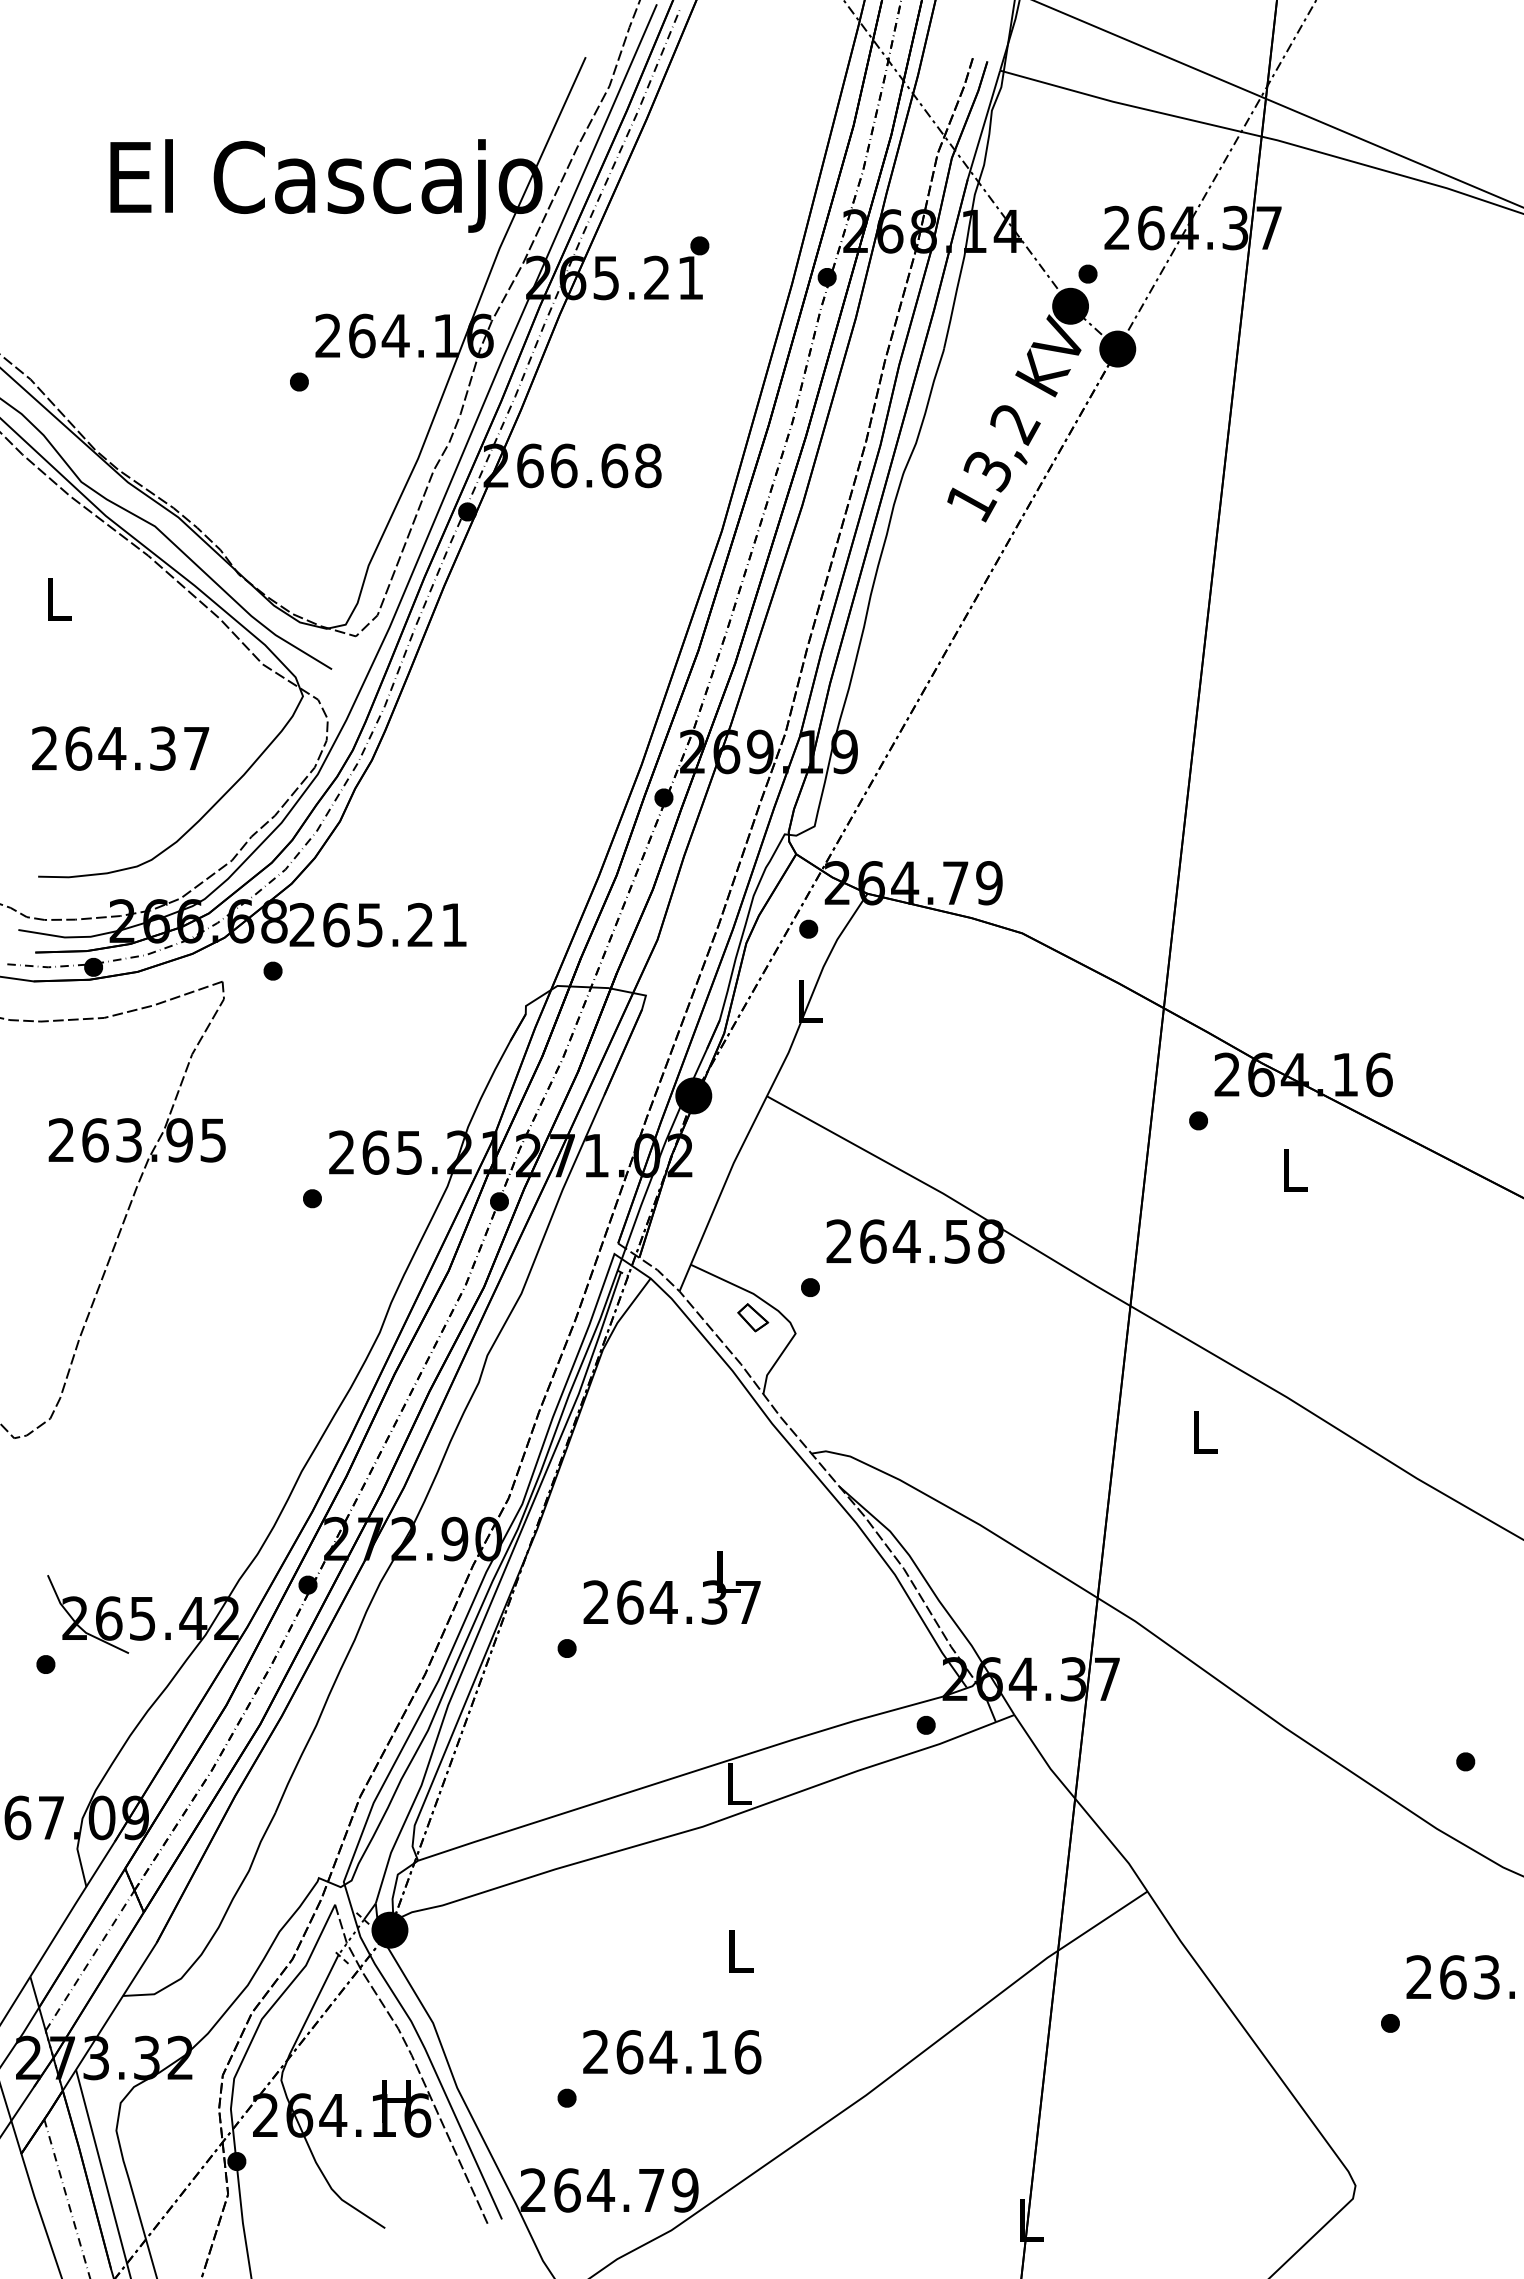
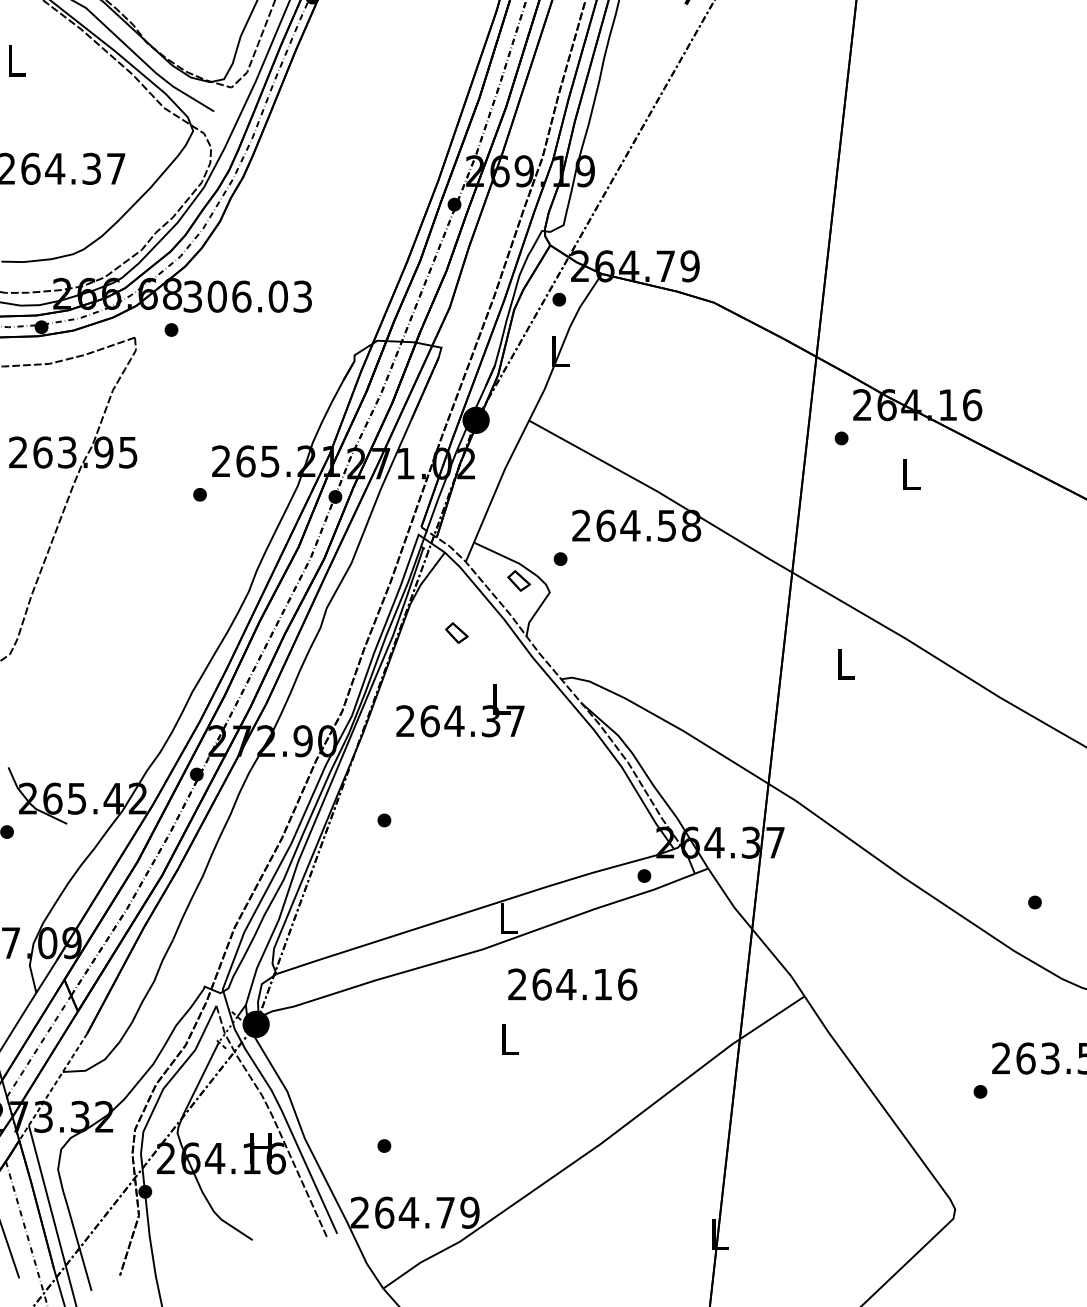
text: (378, 924) -> (247, 296), 265.21 -> 306.03
part: (667, 1389) -> (457, 632), added
text: (671, 1587) -> (459, 710), moved
line: (109, 2017) -> (53, 1087), solid -> dashed
text: (672, 2052) -> (572, 984), moved

